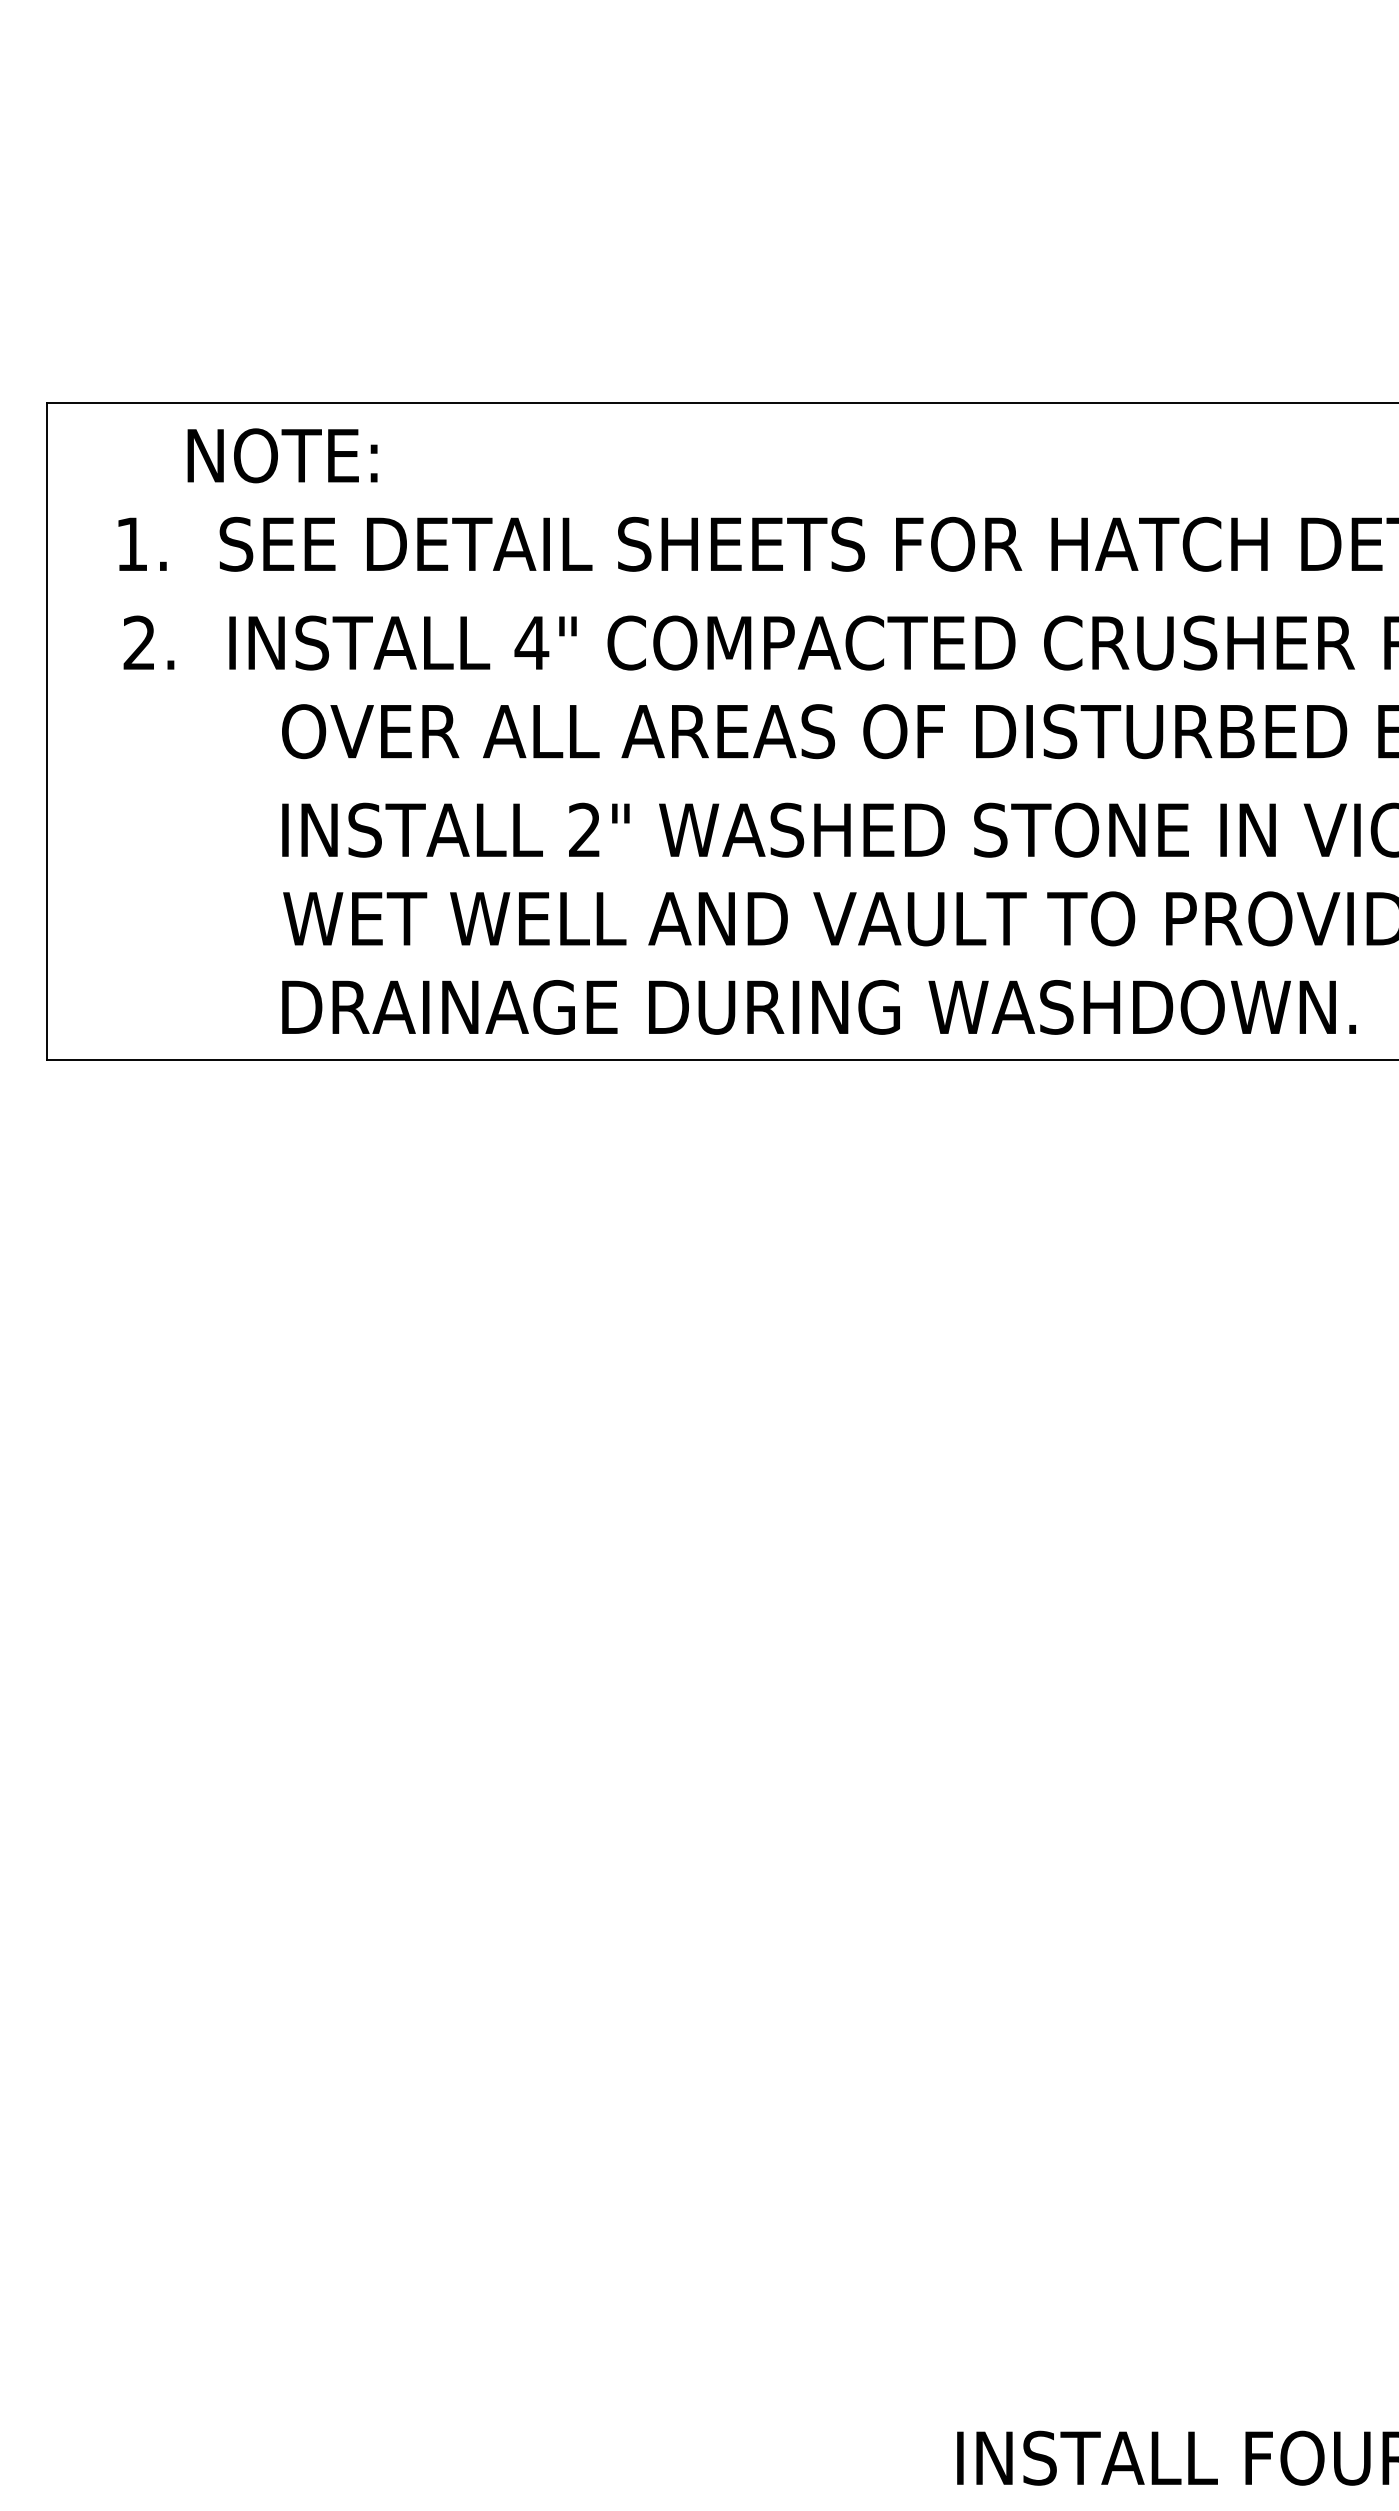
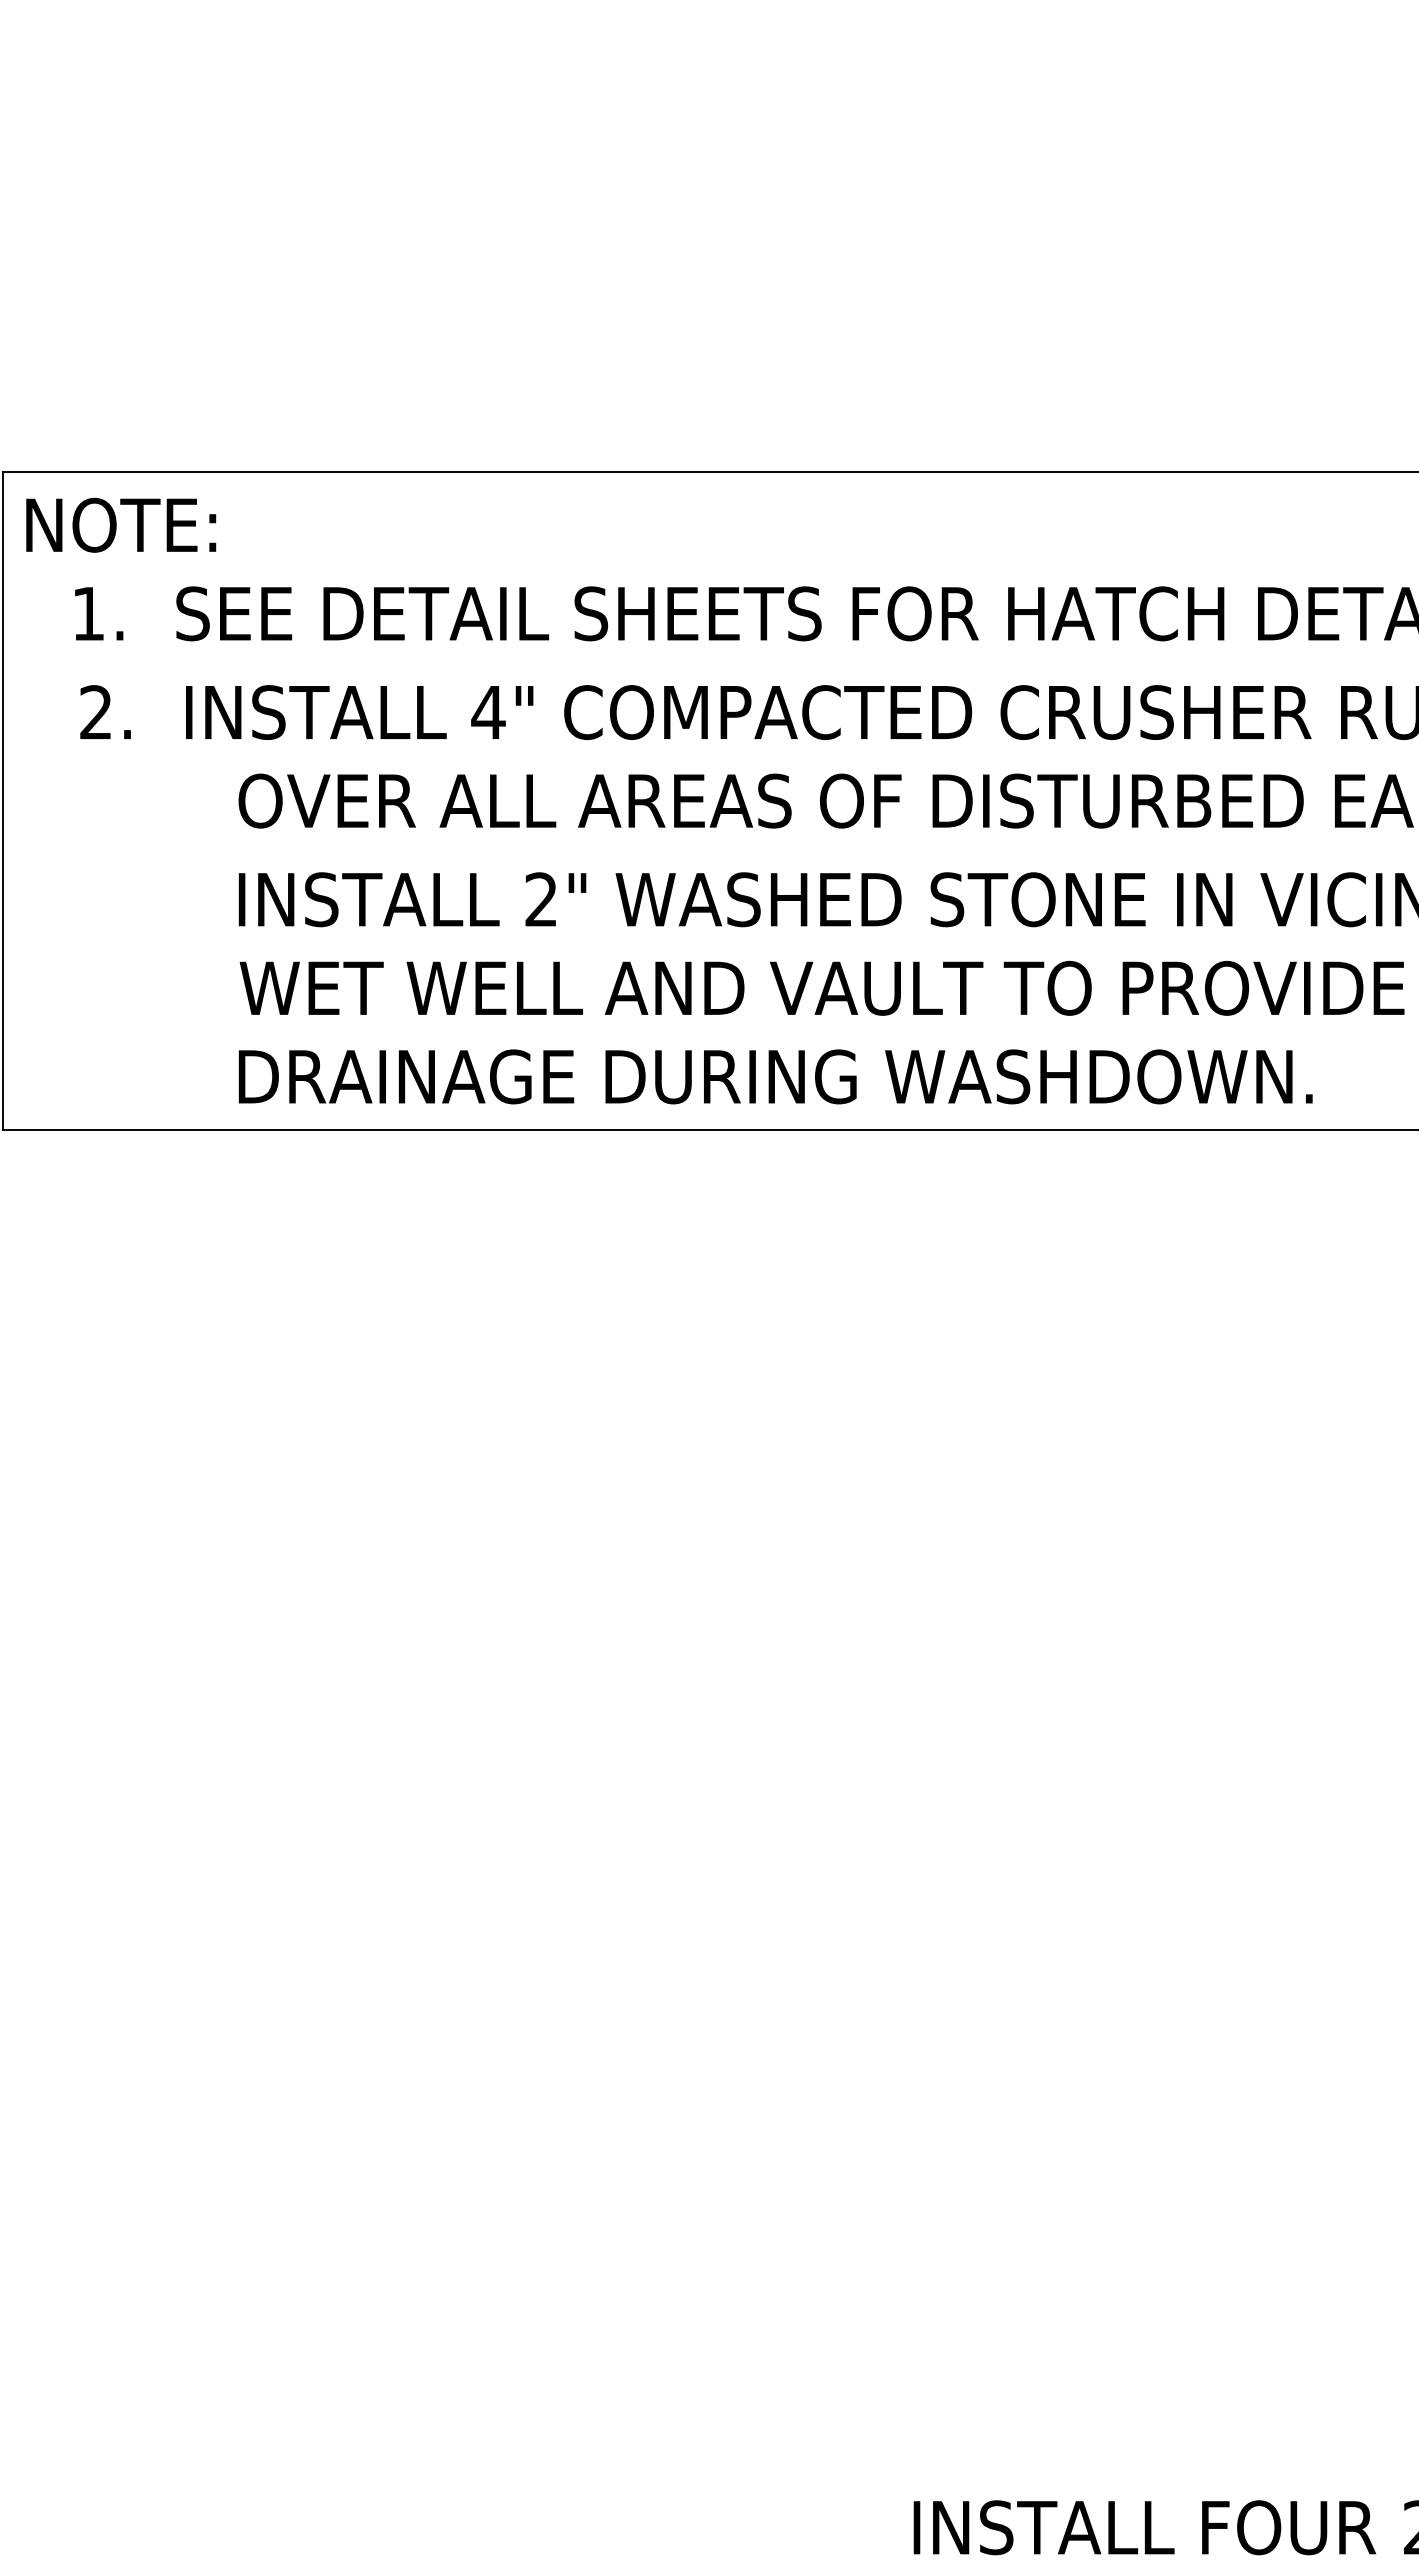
text: (282, 455) -> (121, 524), moved

